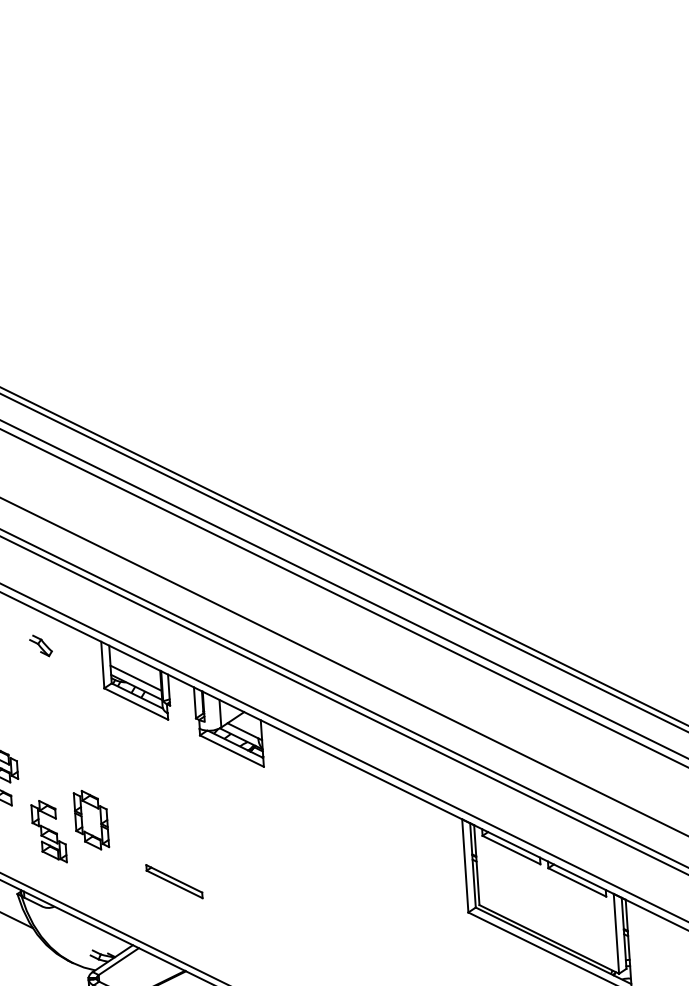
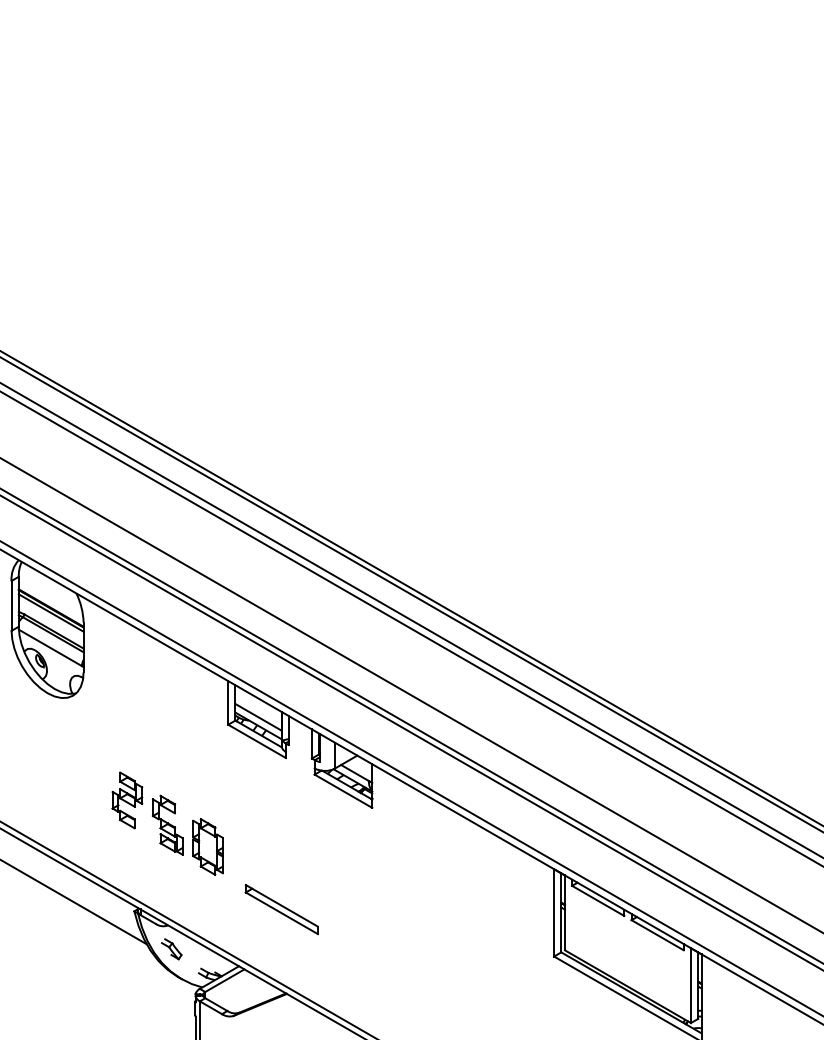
part: (40, 646) -> (171, 949), moved
part: (48, 831) -> (167, 824), moved
part: (174, 881) -> (281, 909), size x1.43

